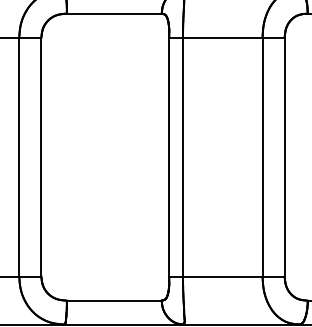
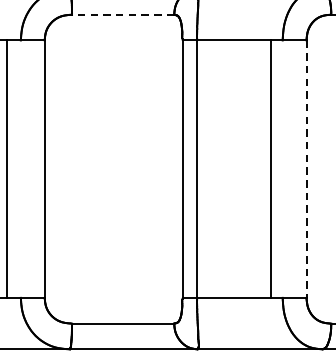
line: (113, 13) -> (122, 14), solid -> dashed
line: (19, 156) -> (7, 168), moved
line: (262, 156) -> (270, 168), moved
line: (284, 157) -> (306, 169), solid -> dashed

